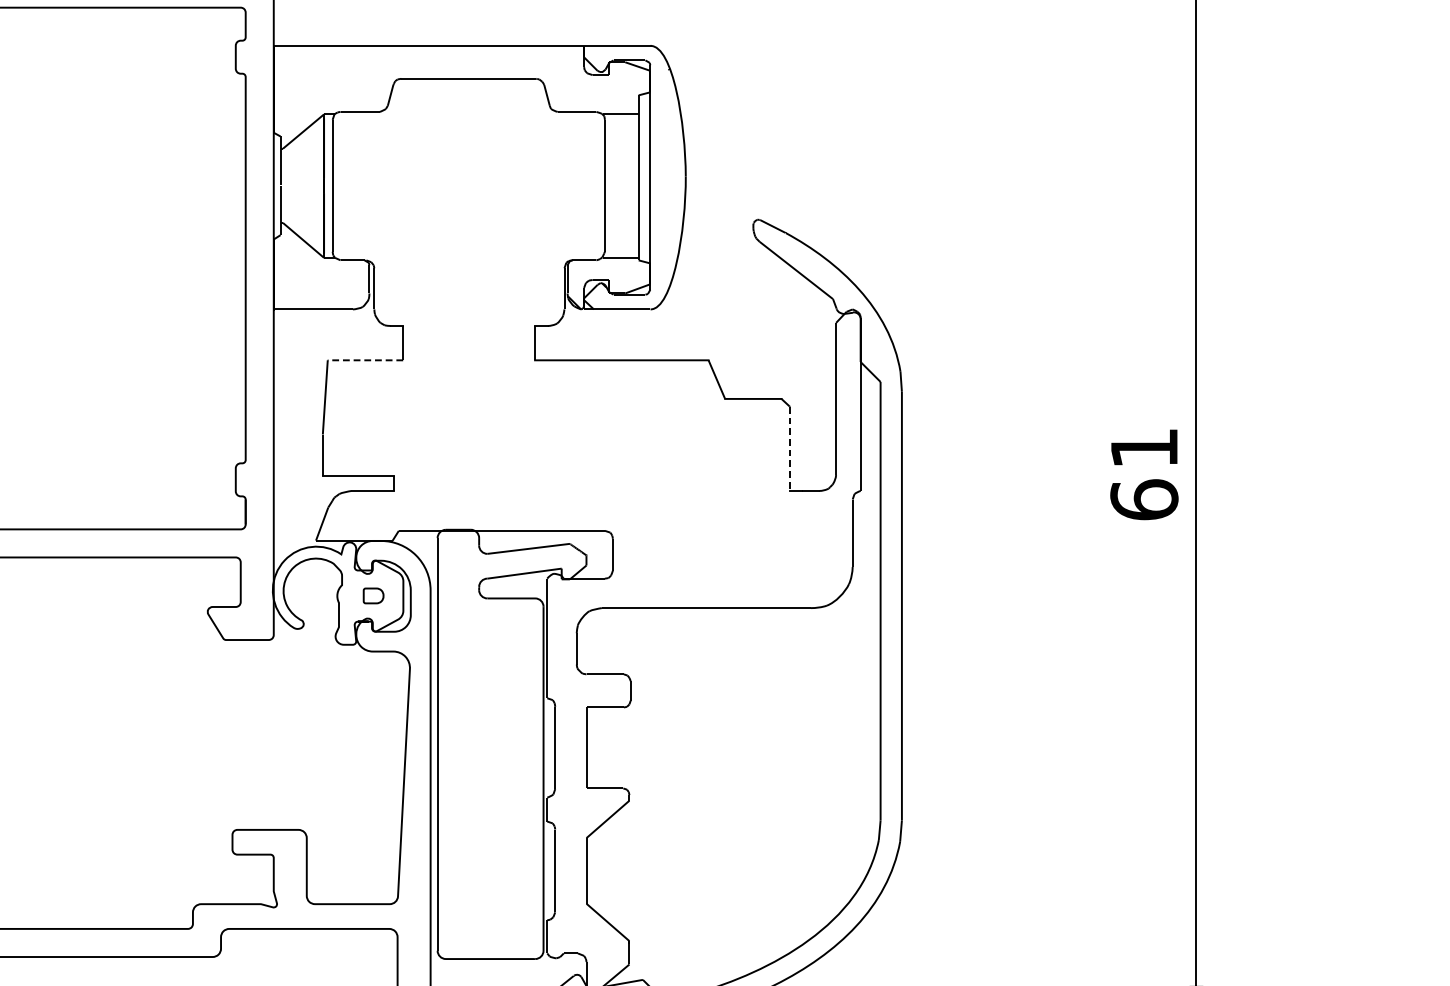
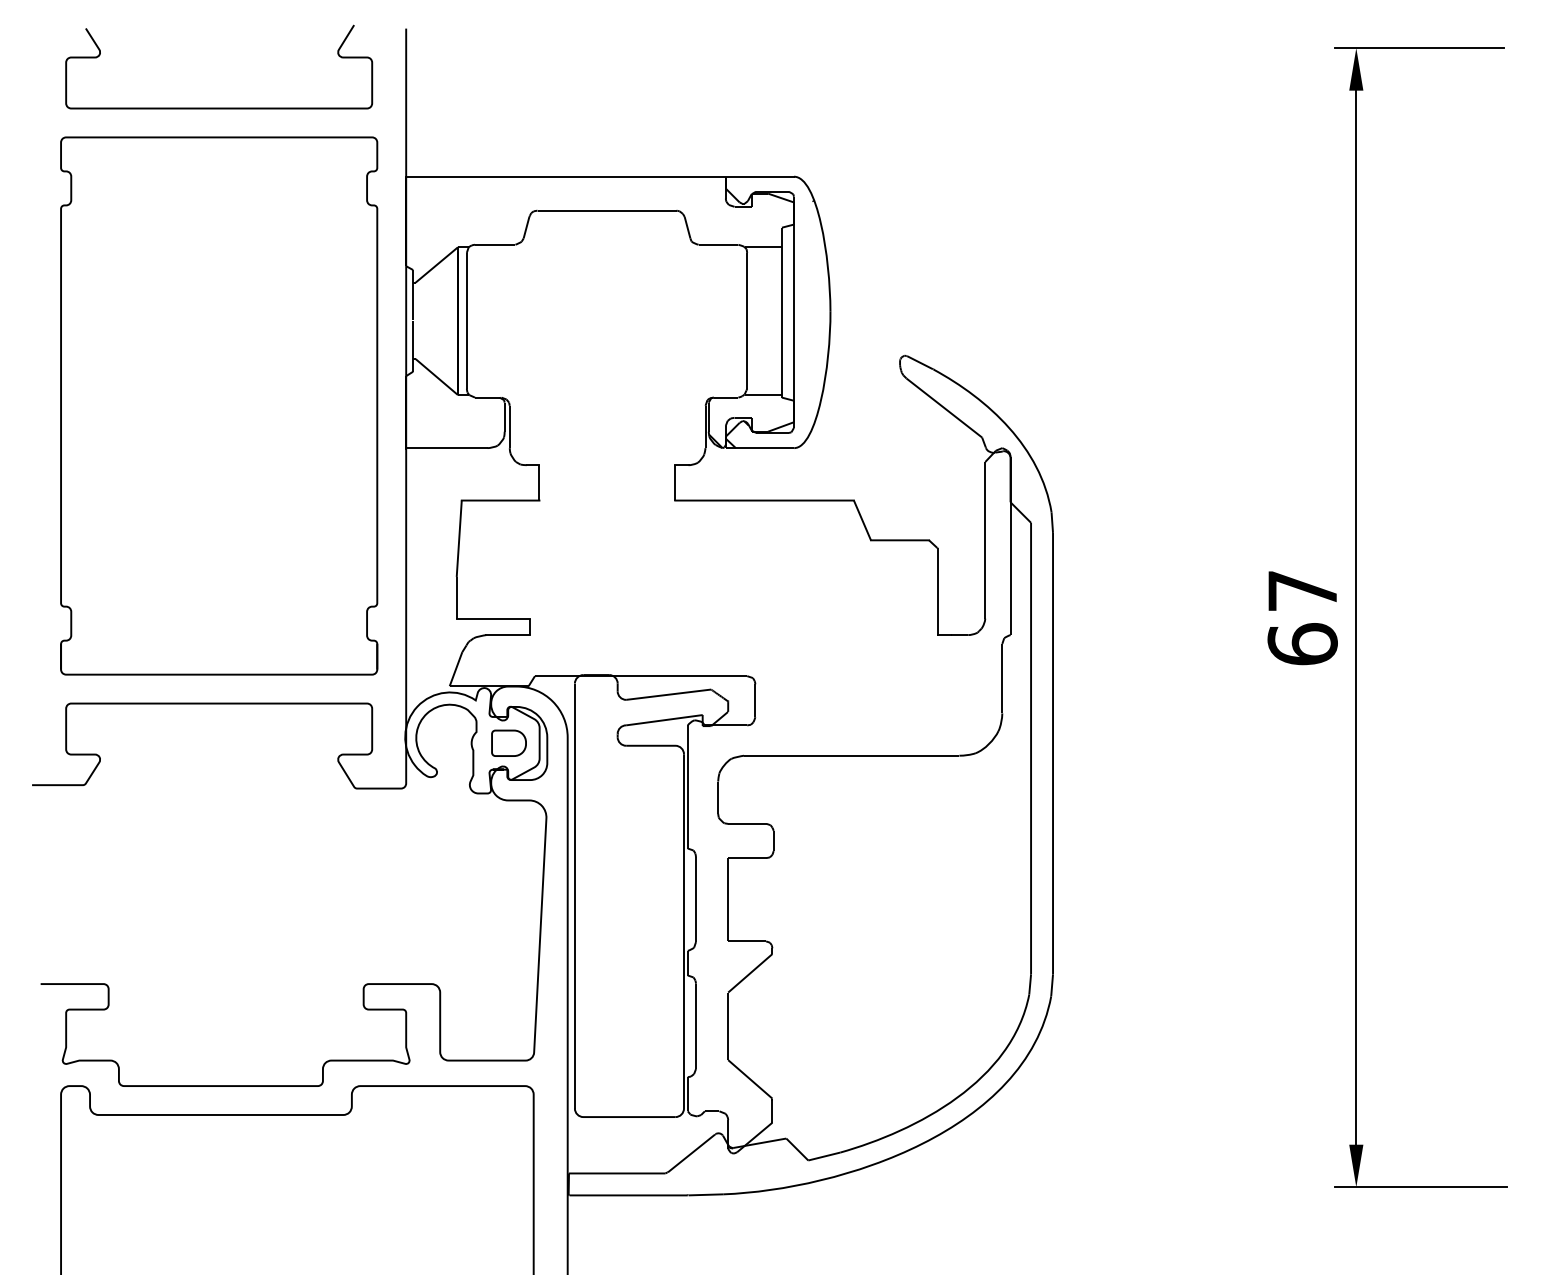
line: (365, 360) -> (500, 500), dashed -> solid
text: (1144, 447) -> (1302, 590), 61 -> 67
line: (789, 449) -> (937, 592), dashed -> solid
part: (373, 595) -> (508, 742), size x1.67

